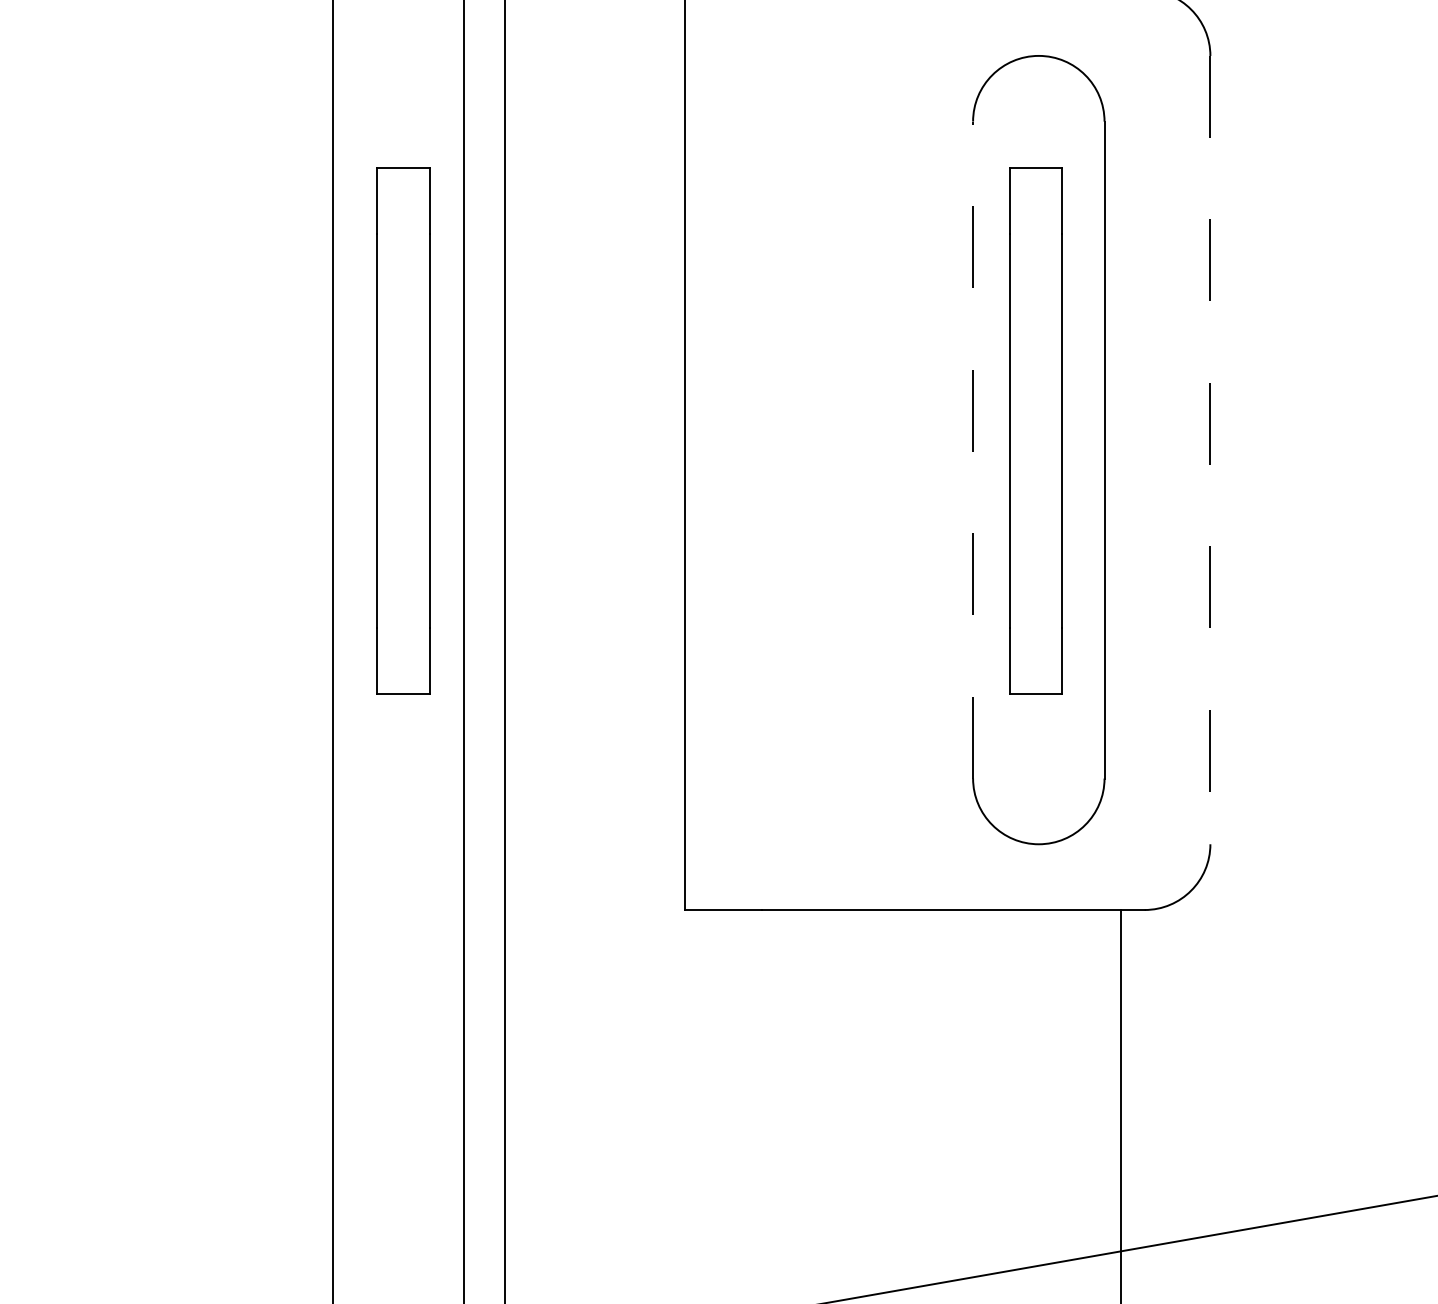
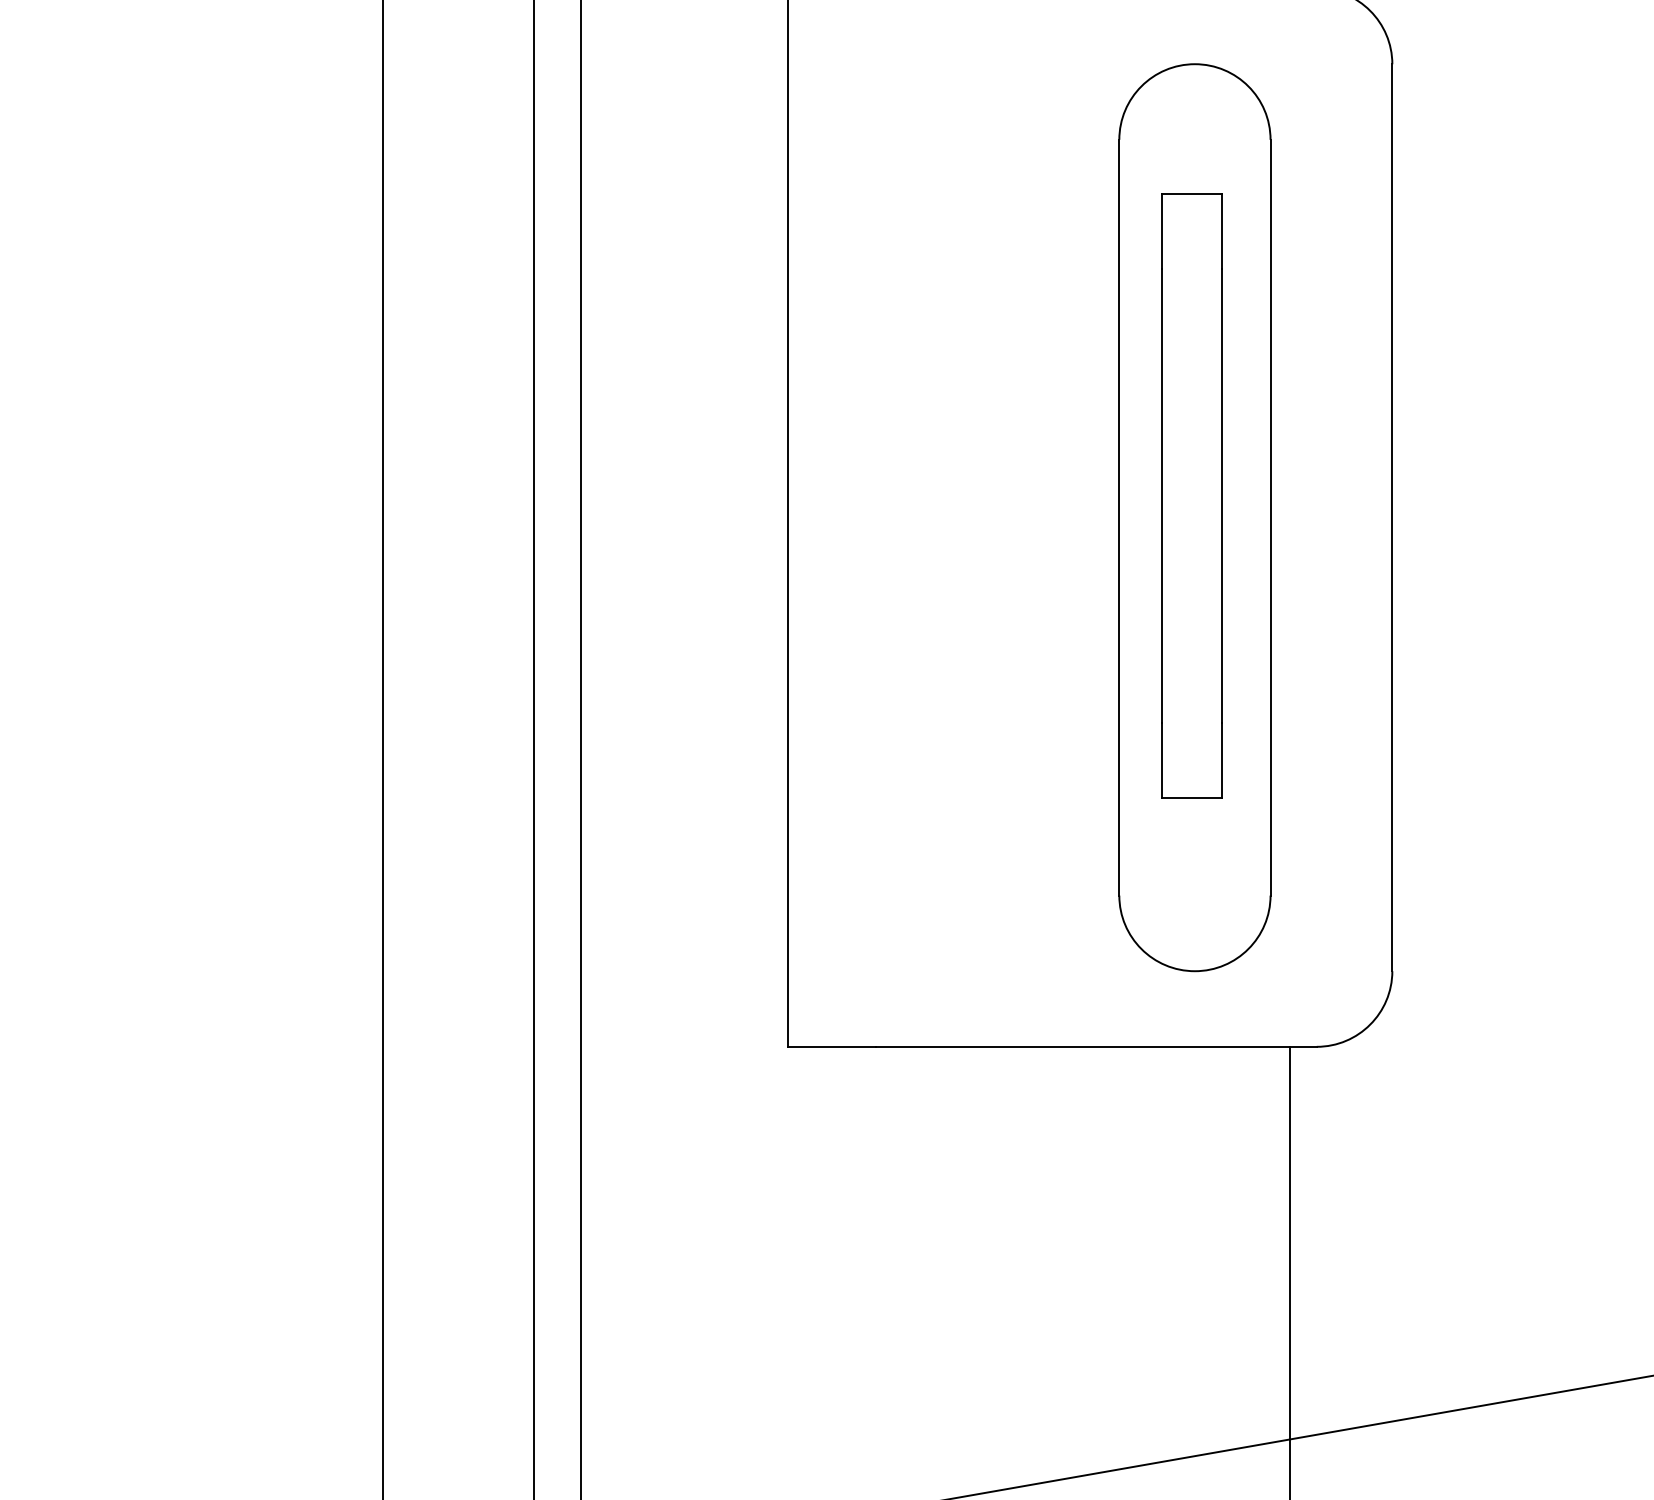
part: (403, 430) -> (463, 495), removed
line: (973, 449) -> (1119, 517), dashed -> solid
line: (1210, 450) -> (1392, 518), dashed -> solid

